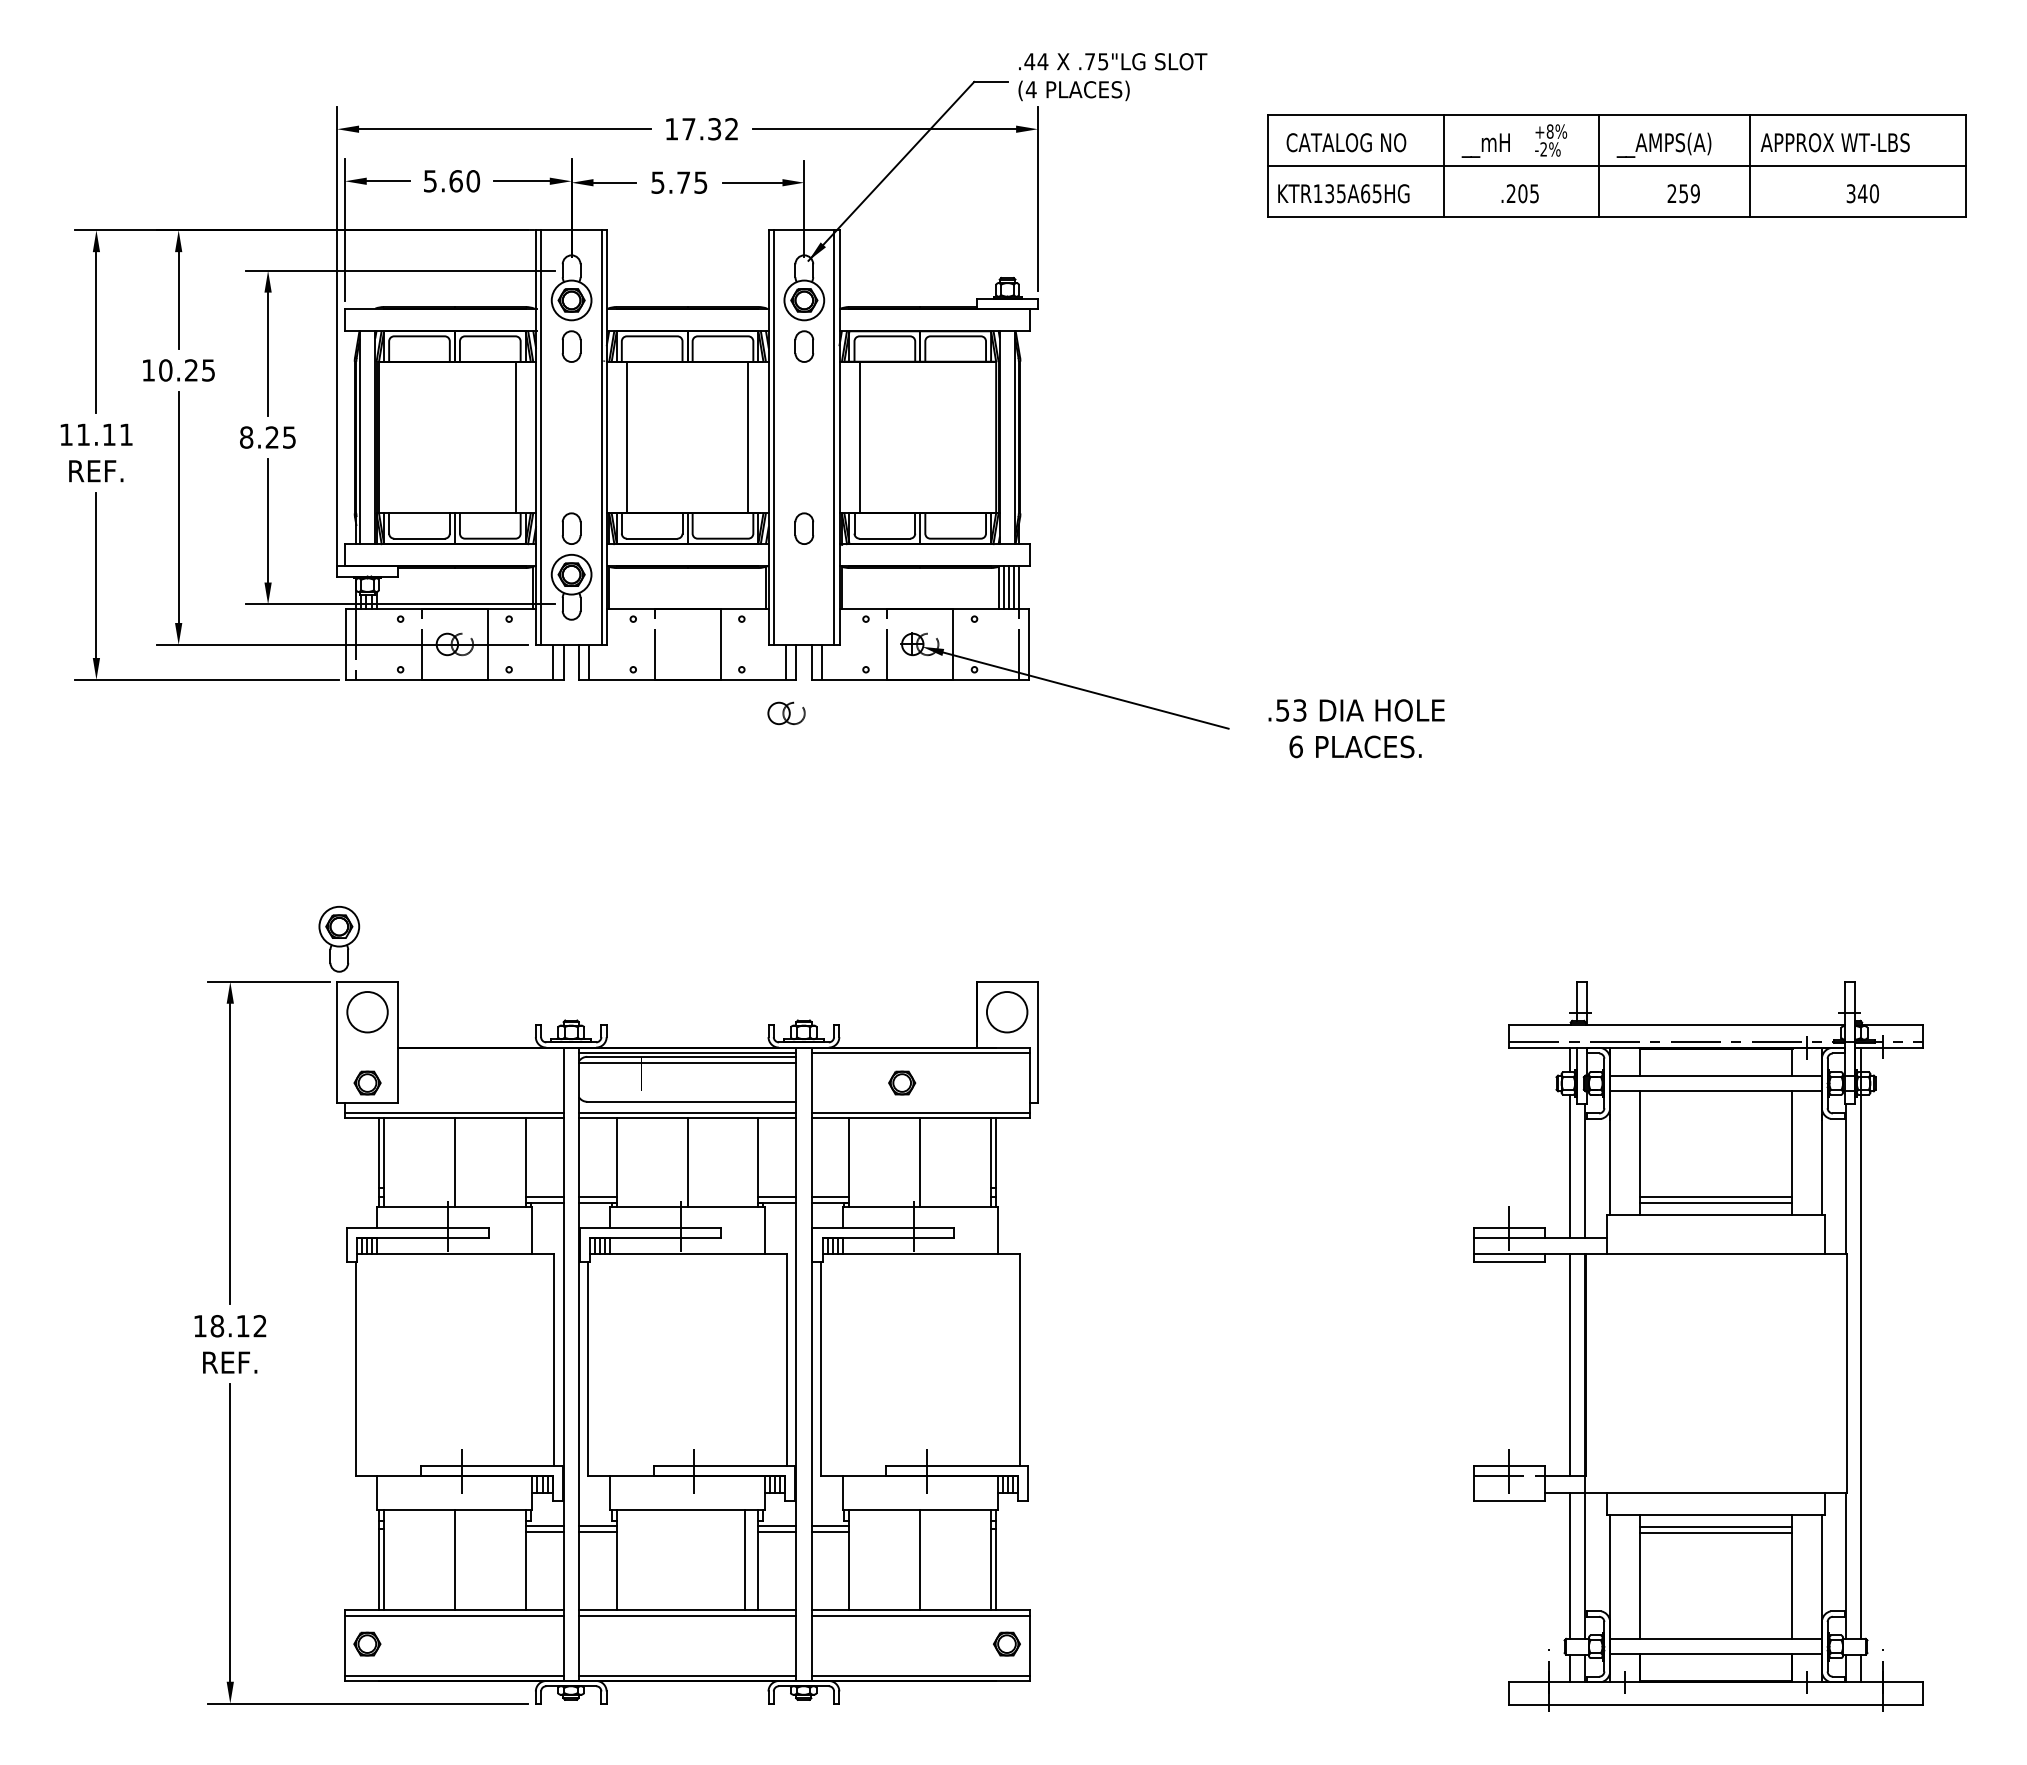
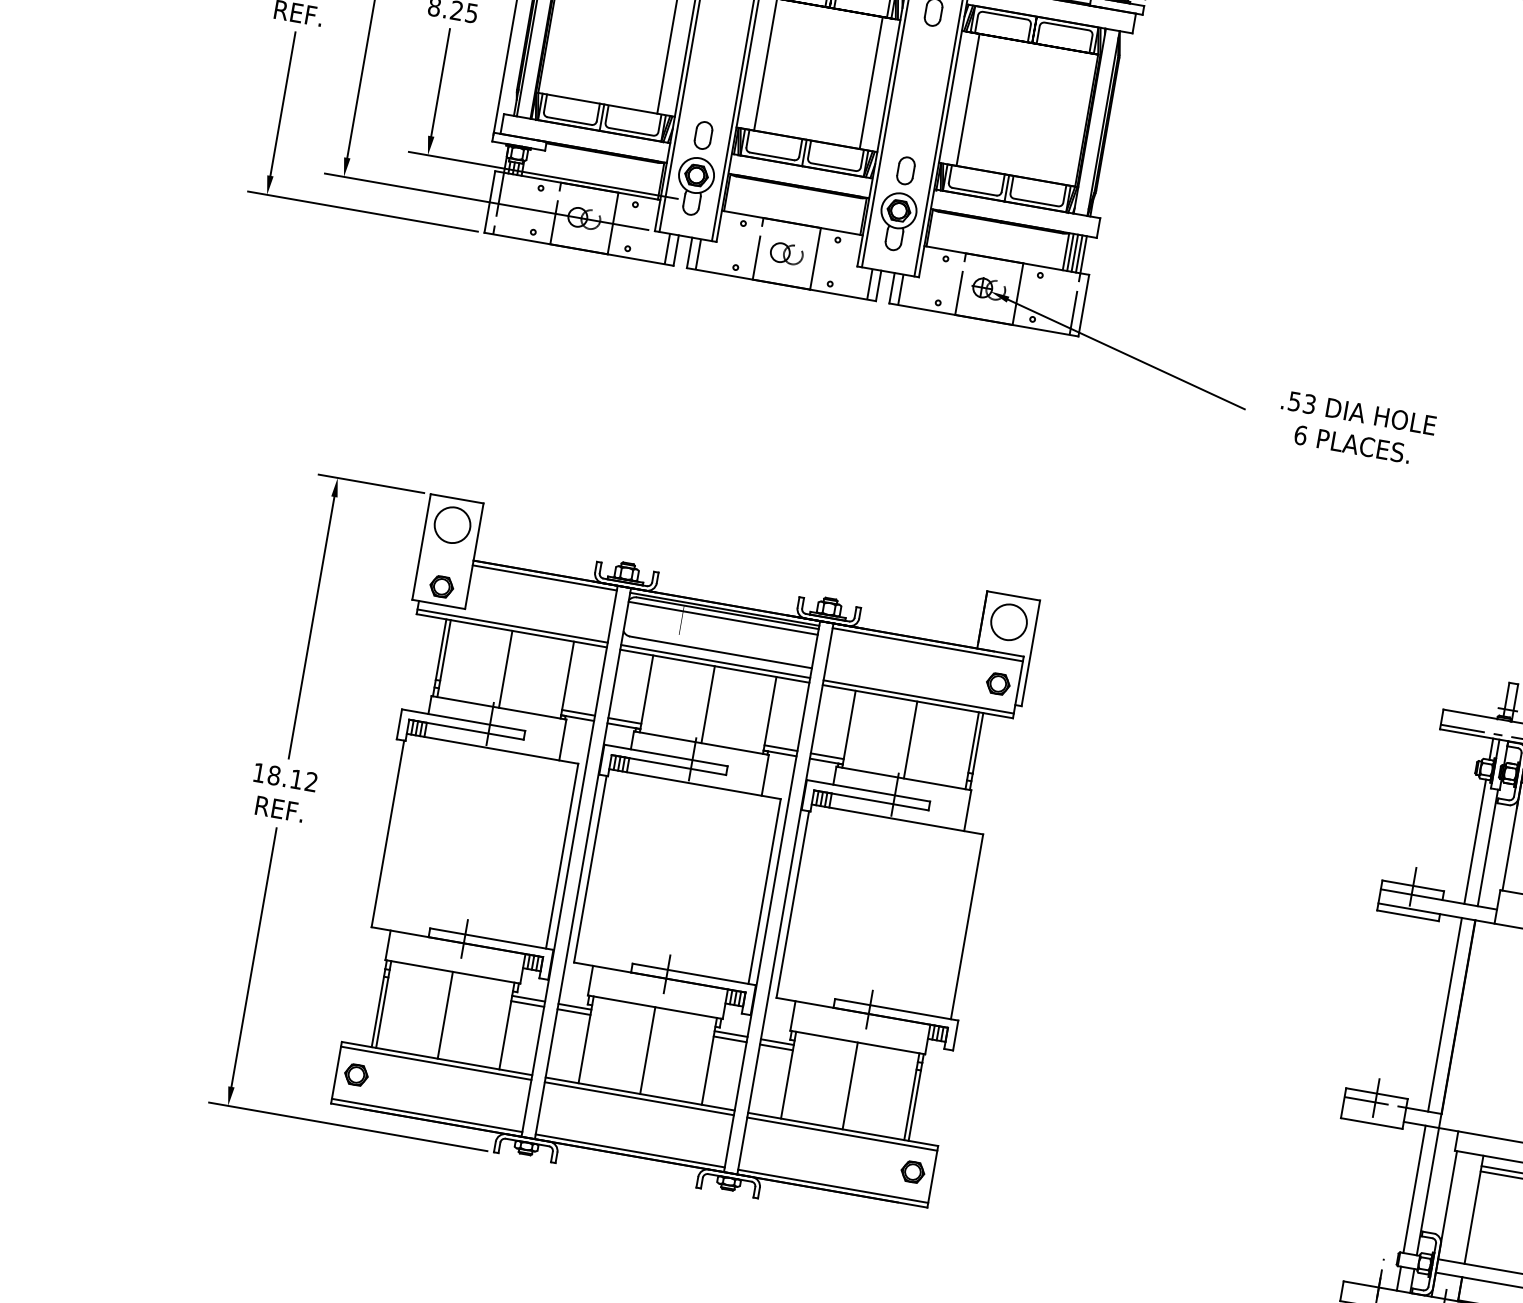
part: (786, 713) -> (786, 253), moved
part: (339, 938) -> (897, 221), moved
line: (480, 1053) -> (544, 578), added
part: (902, 1082) -> (998, 683), moved
line: (744, 1560) -> (647, 1050), moved

